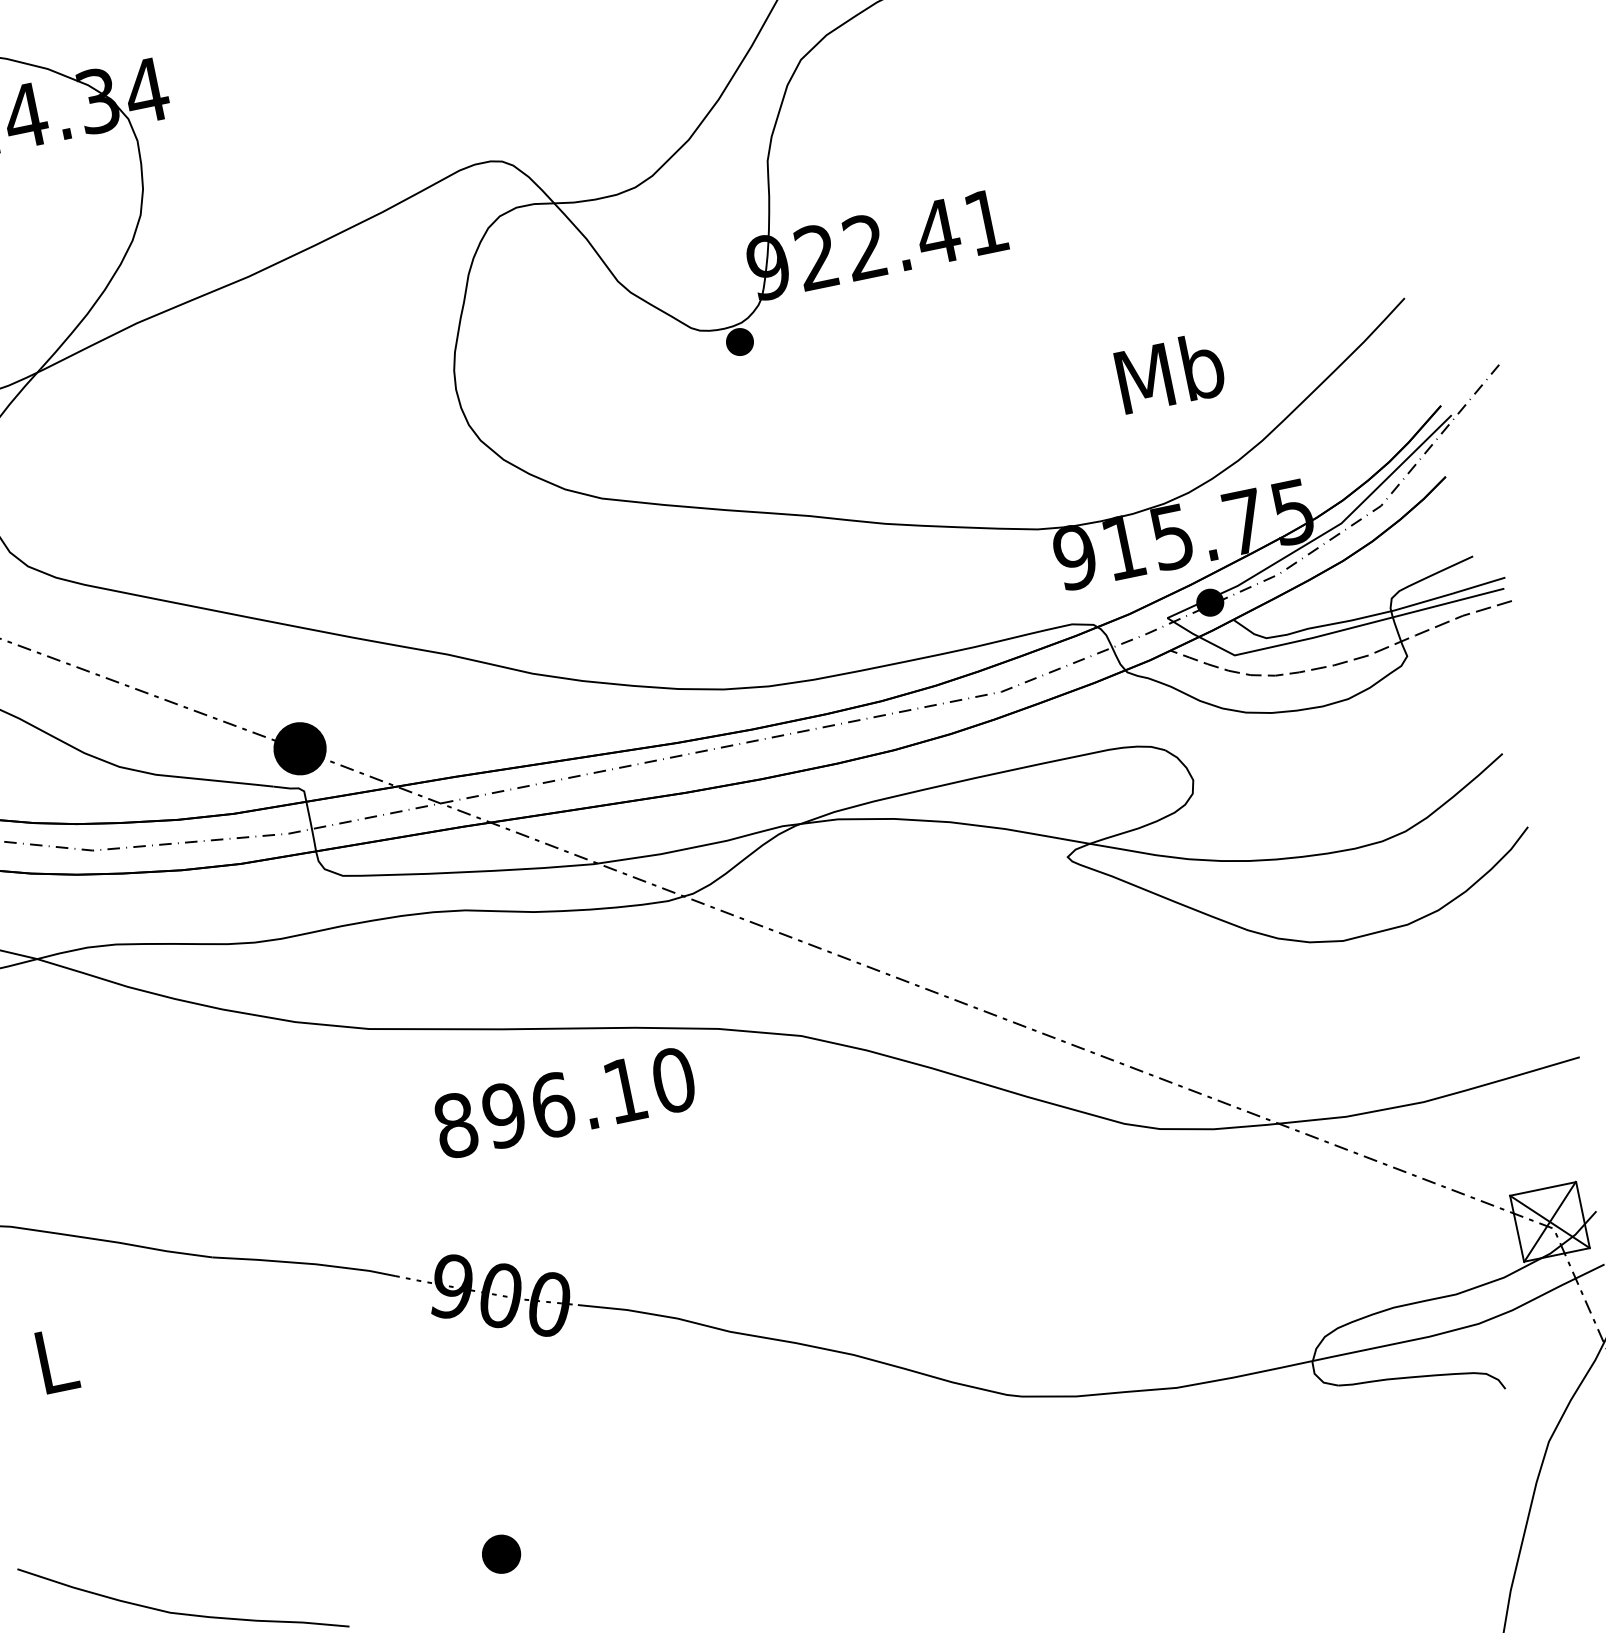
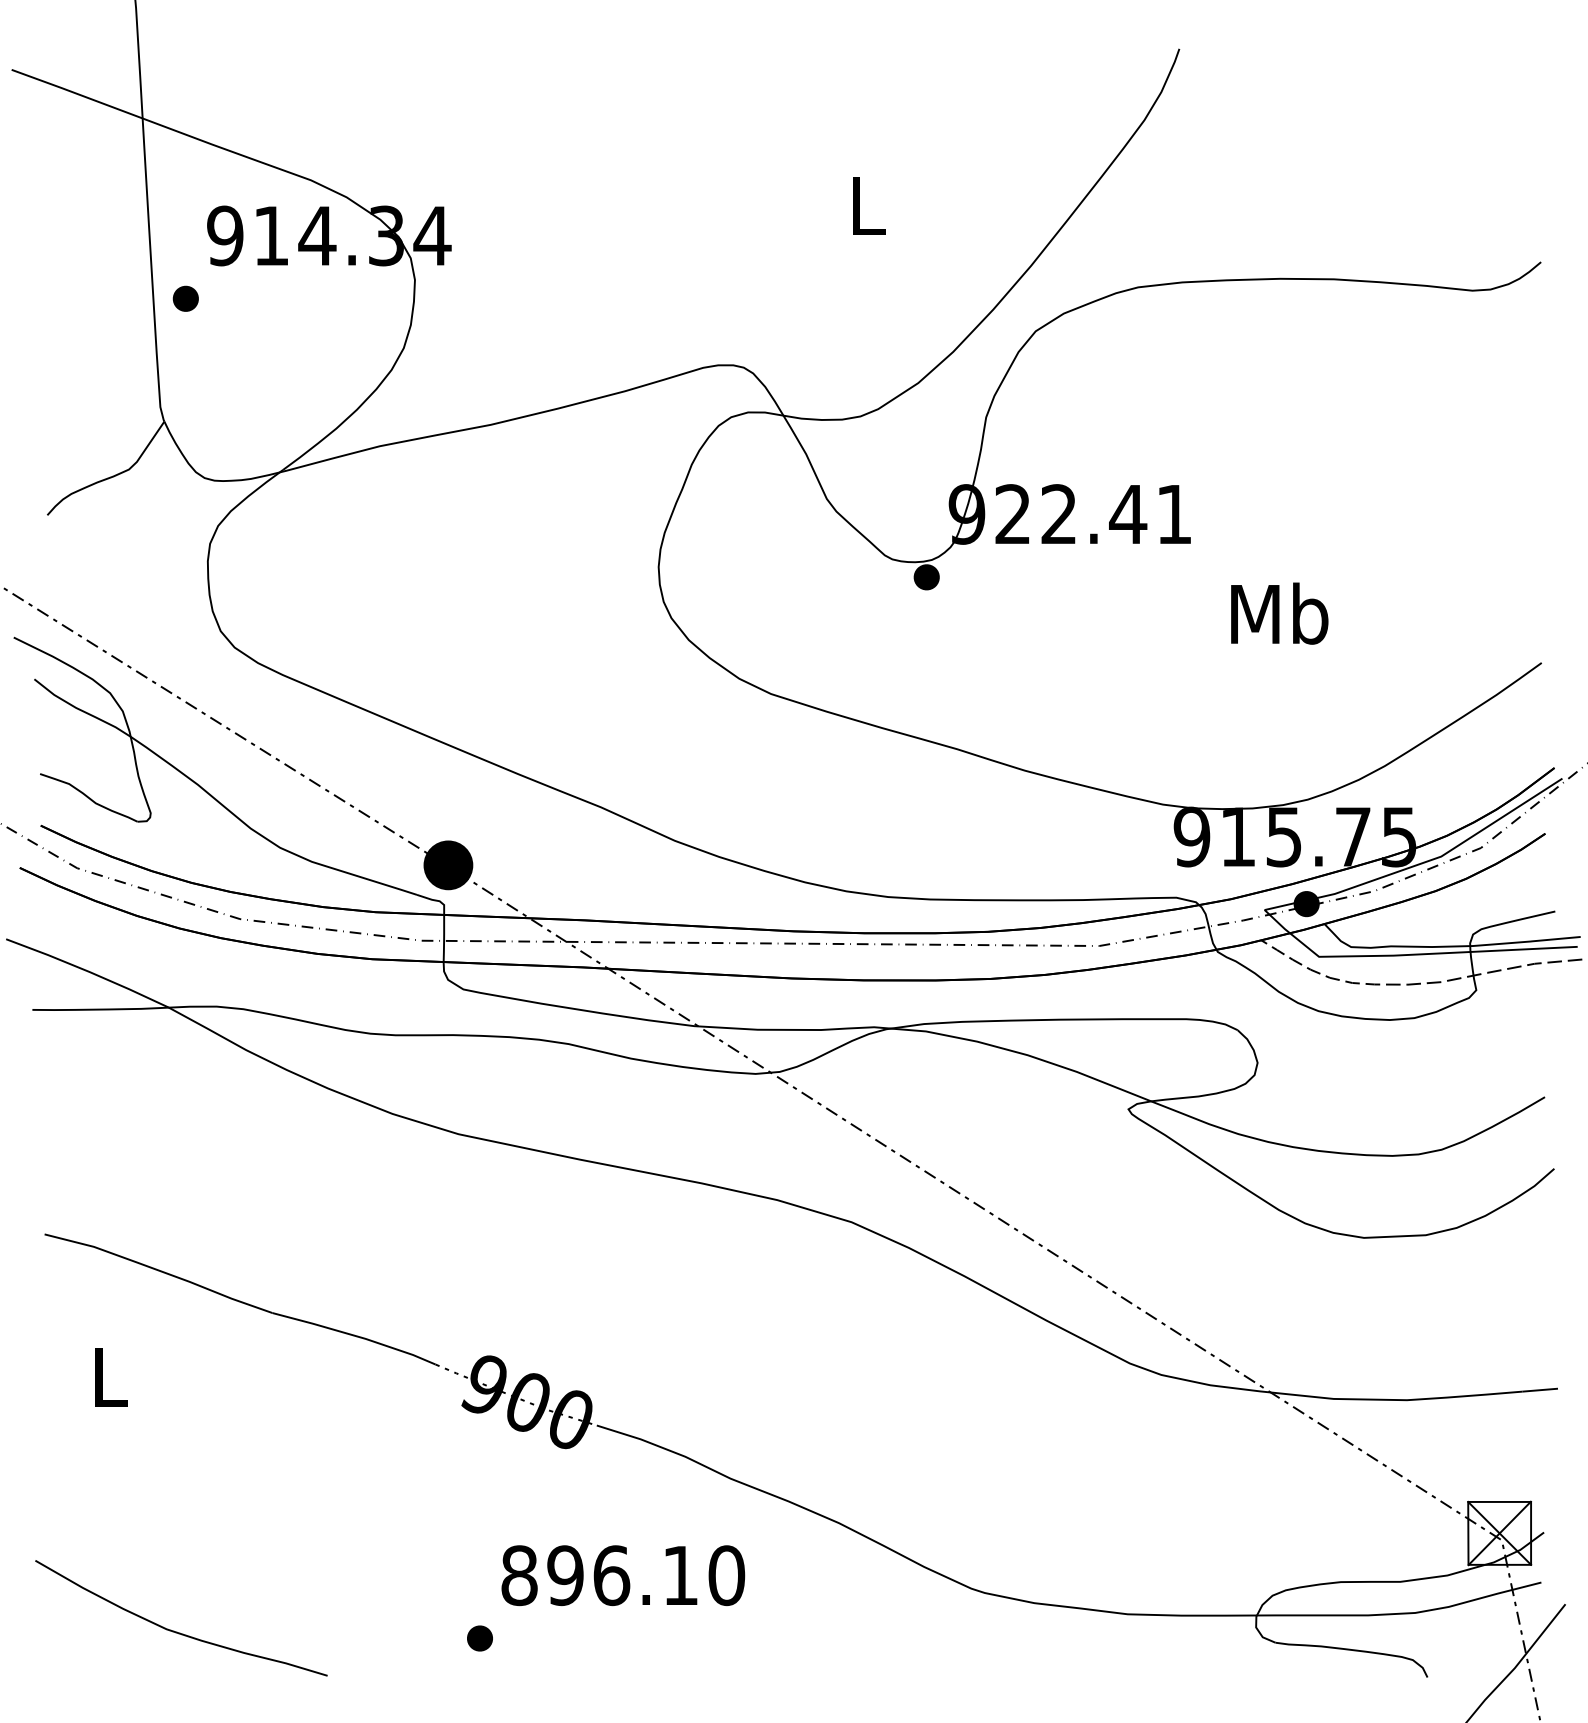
text: (1170, 372) -> (1279, 613), moved
text: (565, 1102) -> (623, 1575), moved
part: (500, 1554) -> (479, 1638), size x0.71

